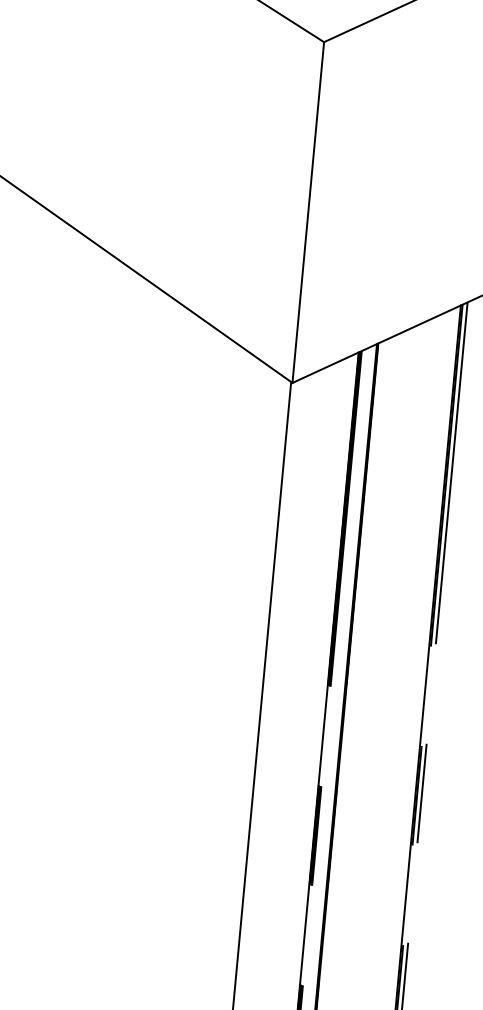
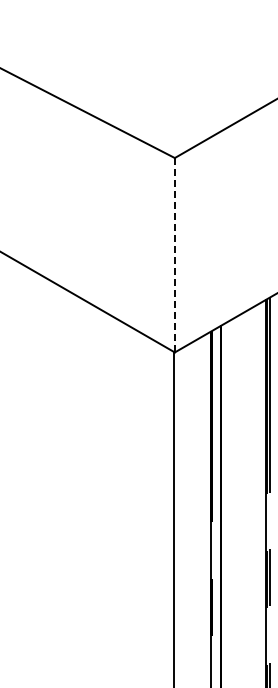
line: (307, 212) -> (174, 255), solid -> dashed

